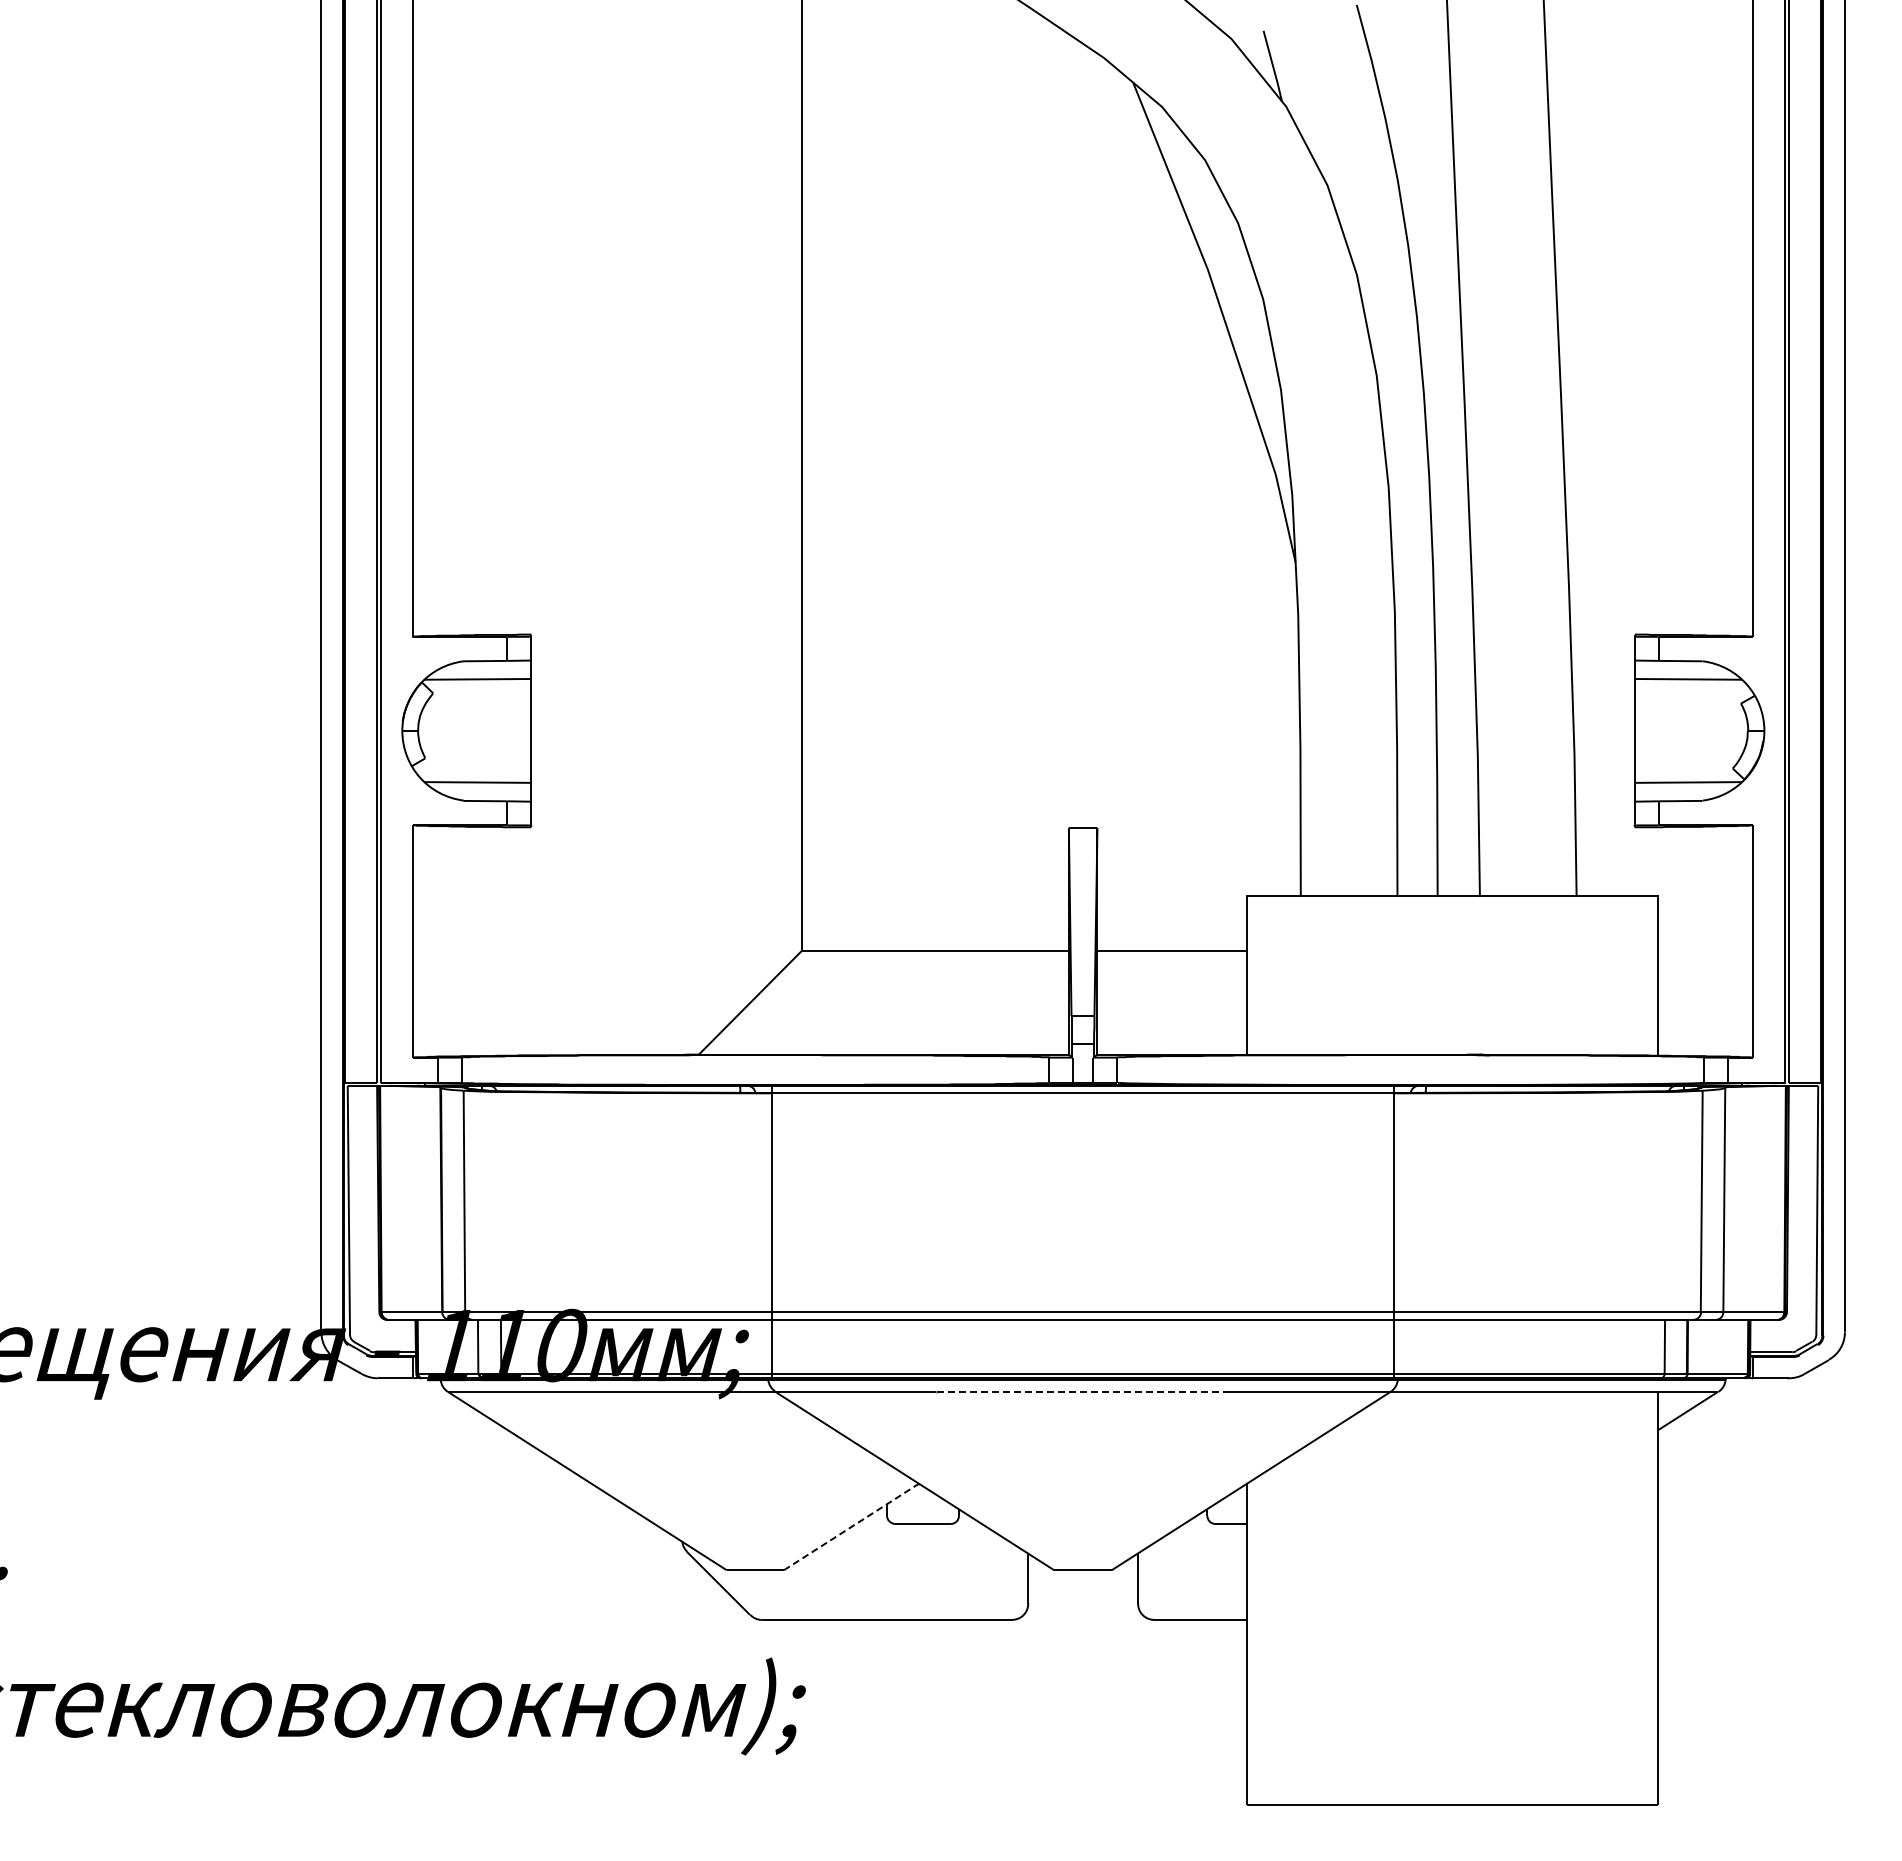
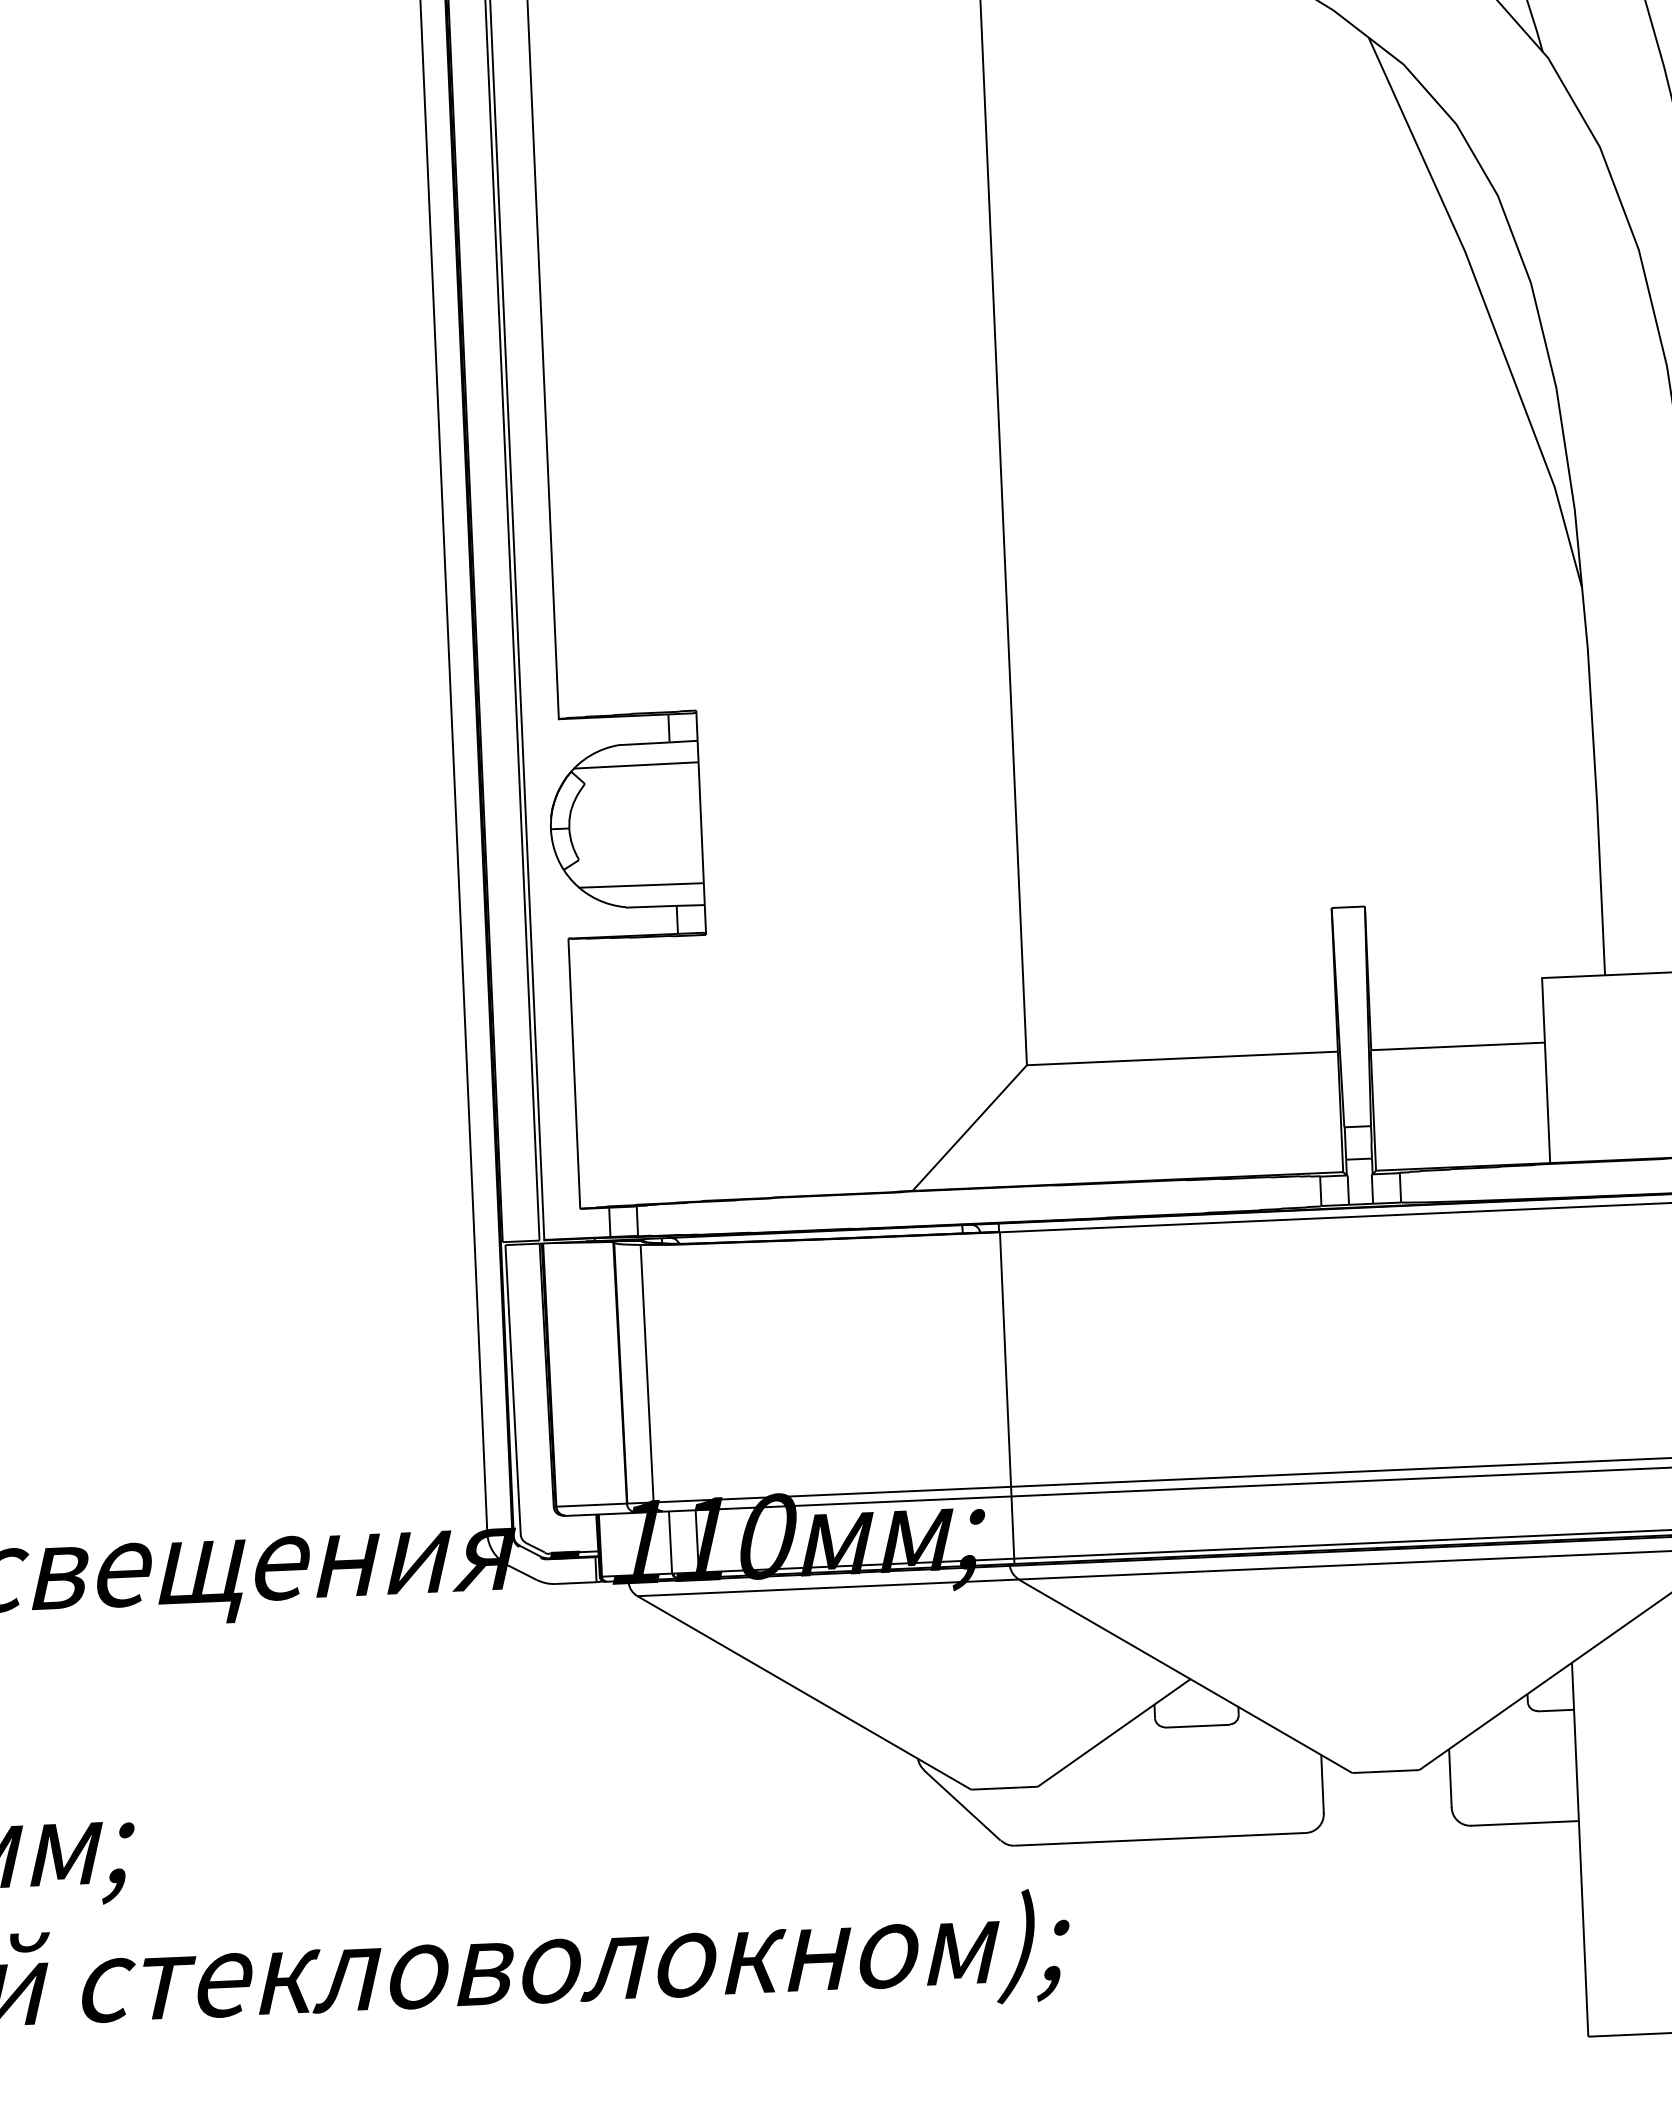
line: (1082, 1391) -> (1376, 1563), dashed -> solid
line: (851, 1526) -> (1114, 1732), dashed -> solid

